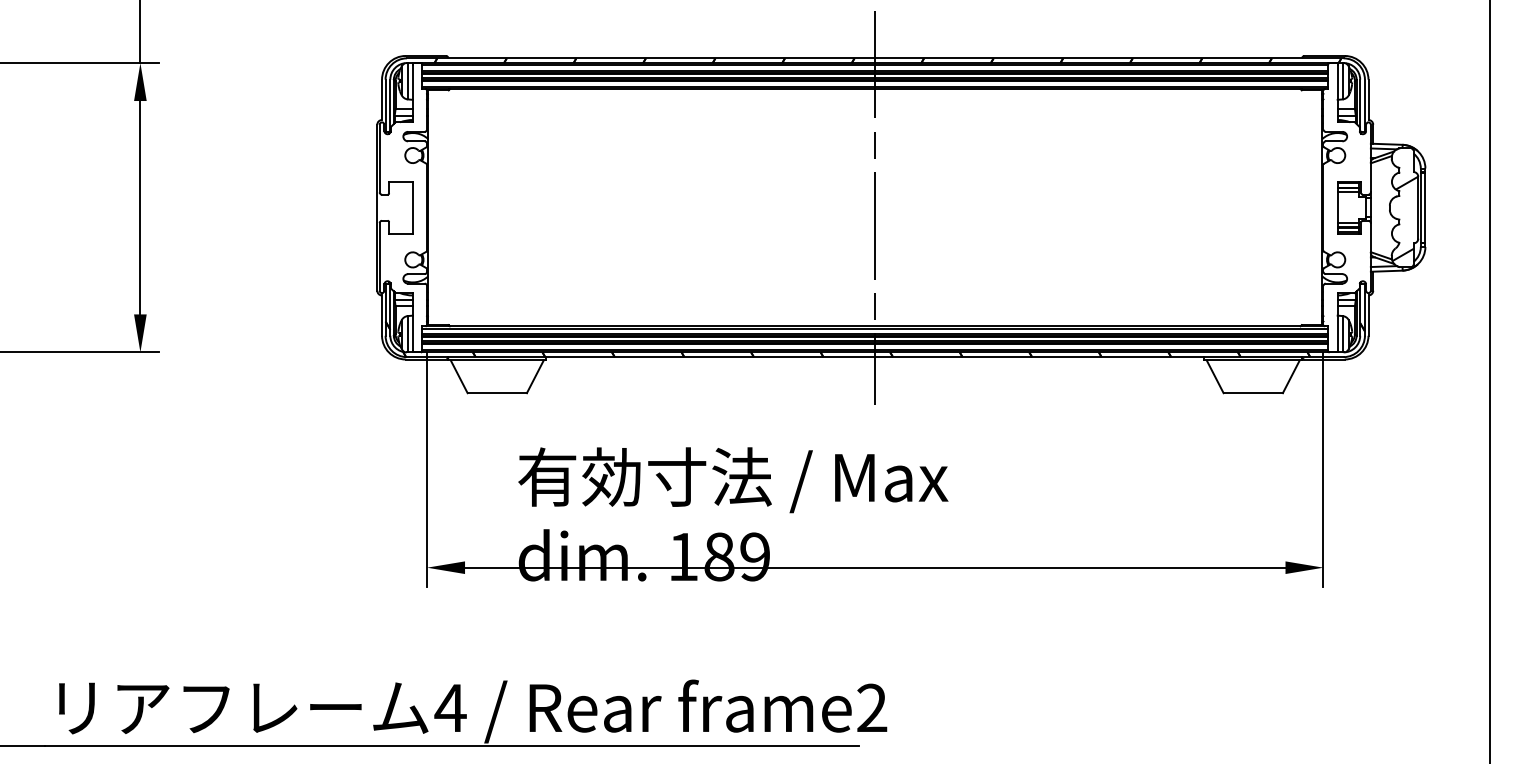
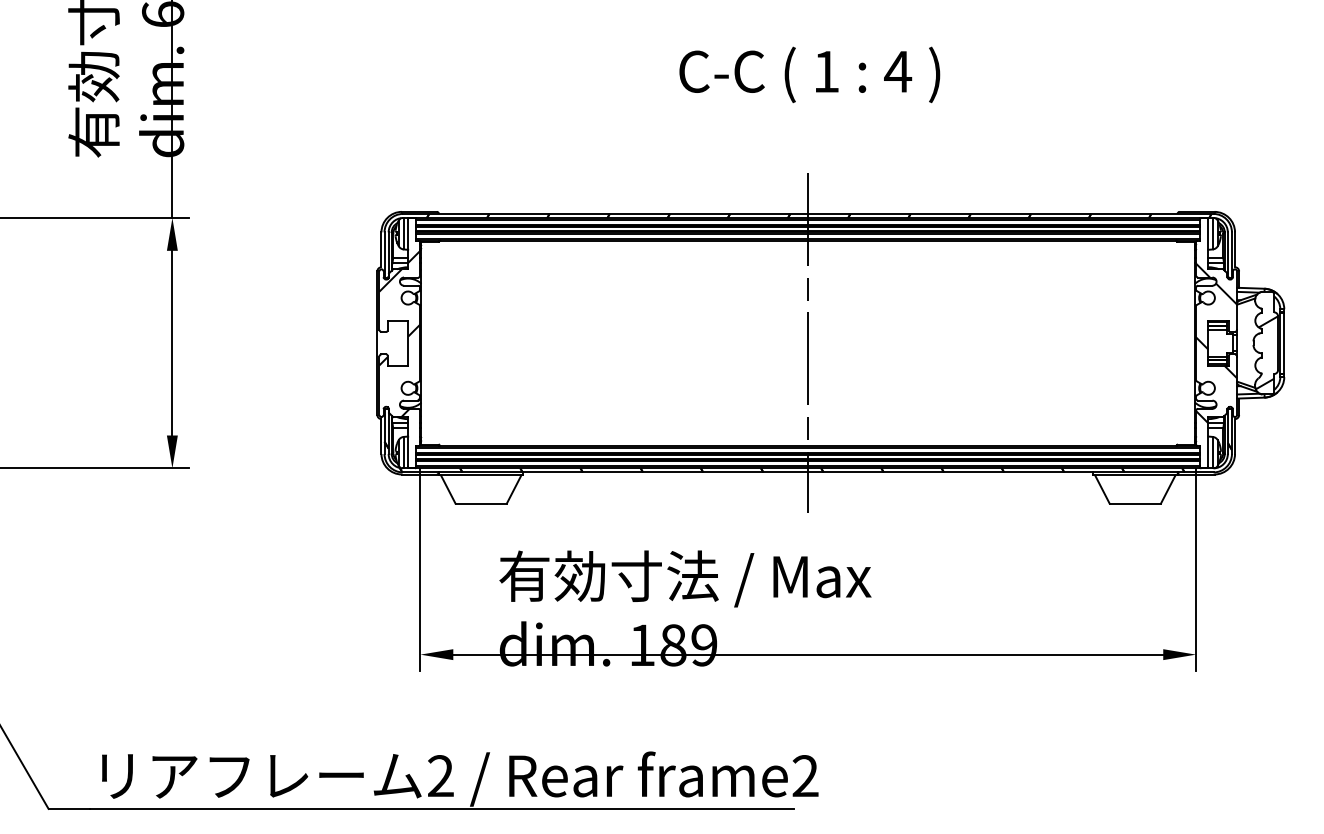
hatch: (402, 196) -> (399, 333), added
hatch: (1347, 208) -> (1216, 343), added
text: (450, 707) -> (440, 775), 4 -> 2

